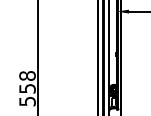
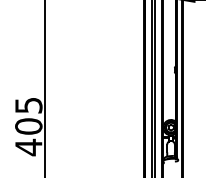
text: (27, 88) -> (28, 126), 558 -> 405

